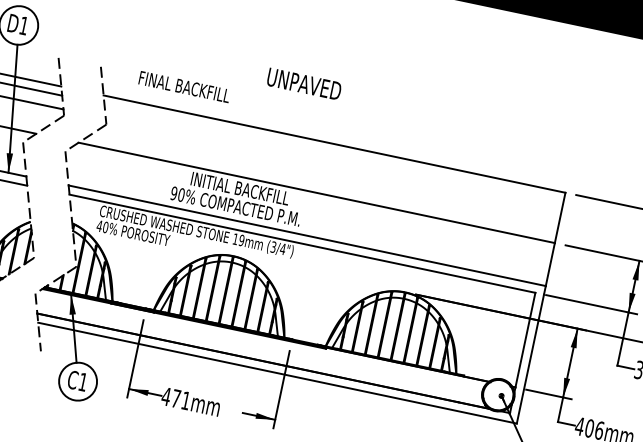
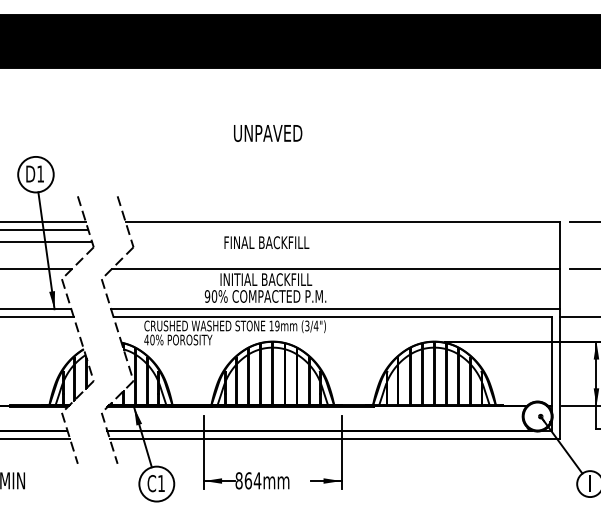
text: (304, 84) -> (268, 133), moved
text: (184, 86) -> (266, 242), moved
text: (176, 398) -> (248, 480), 471mm -> 864mm

